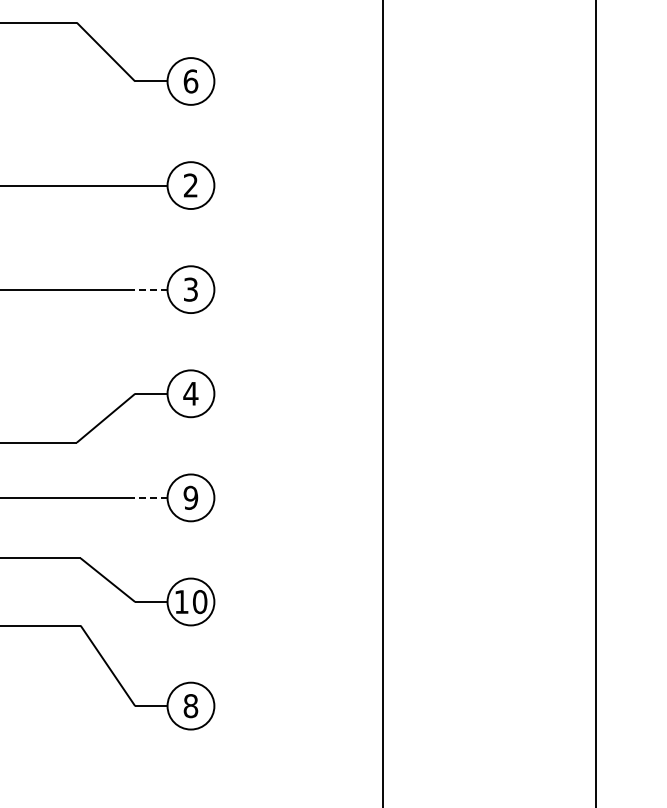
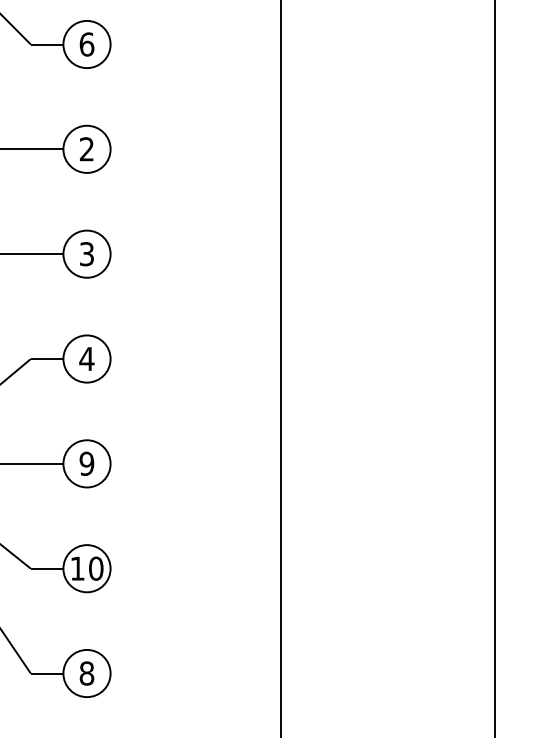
line: (150, 289) -> (46, 254), dashed -> solid
line: (150, 497) -> (46, 463), dashed -> solid

